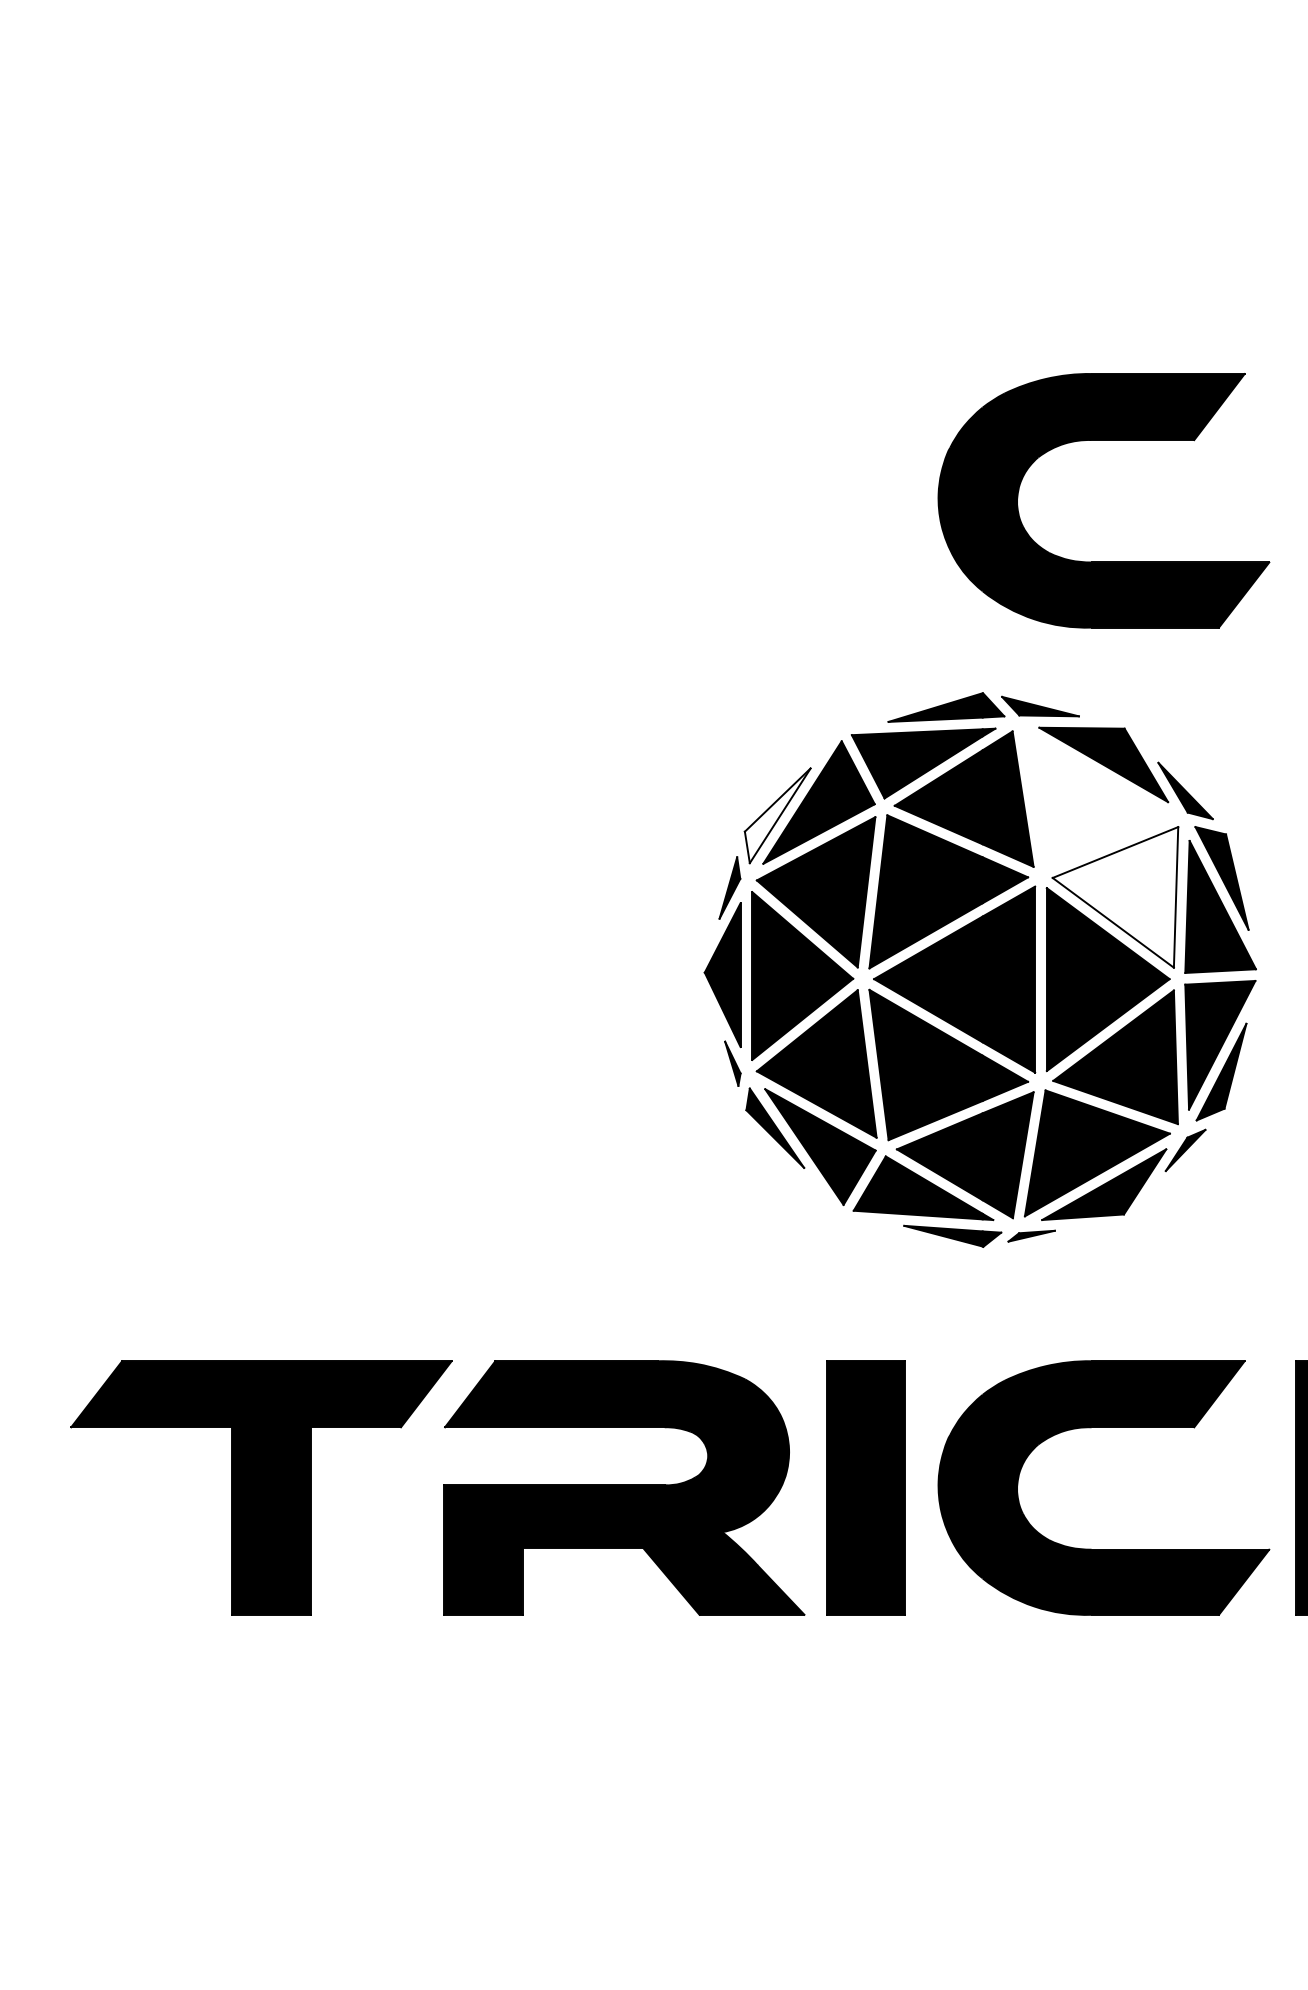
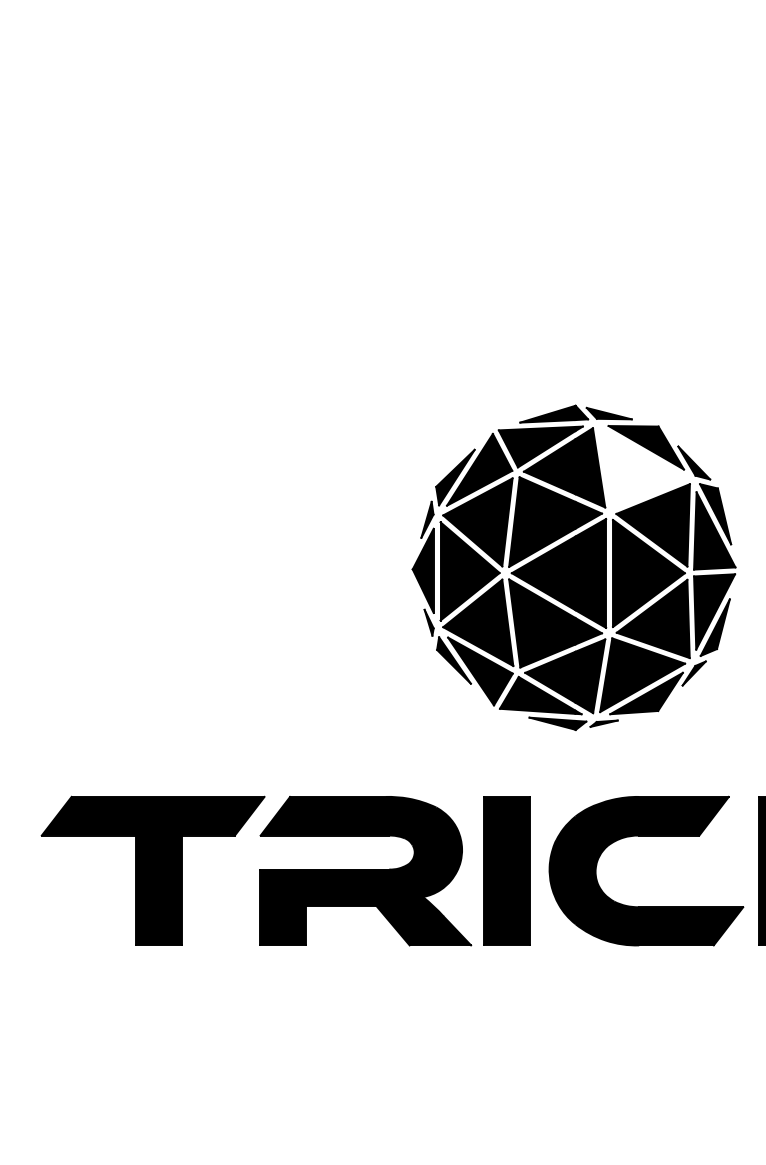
part: (1104, 441) -> (646, 258), removed
fill: (777, 815) -> (455, 477), added
fill: (1114, 897) -> (652, 525), added

